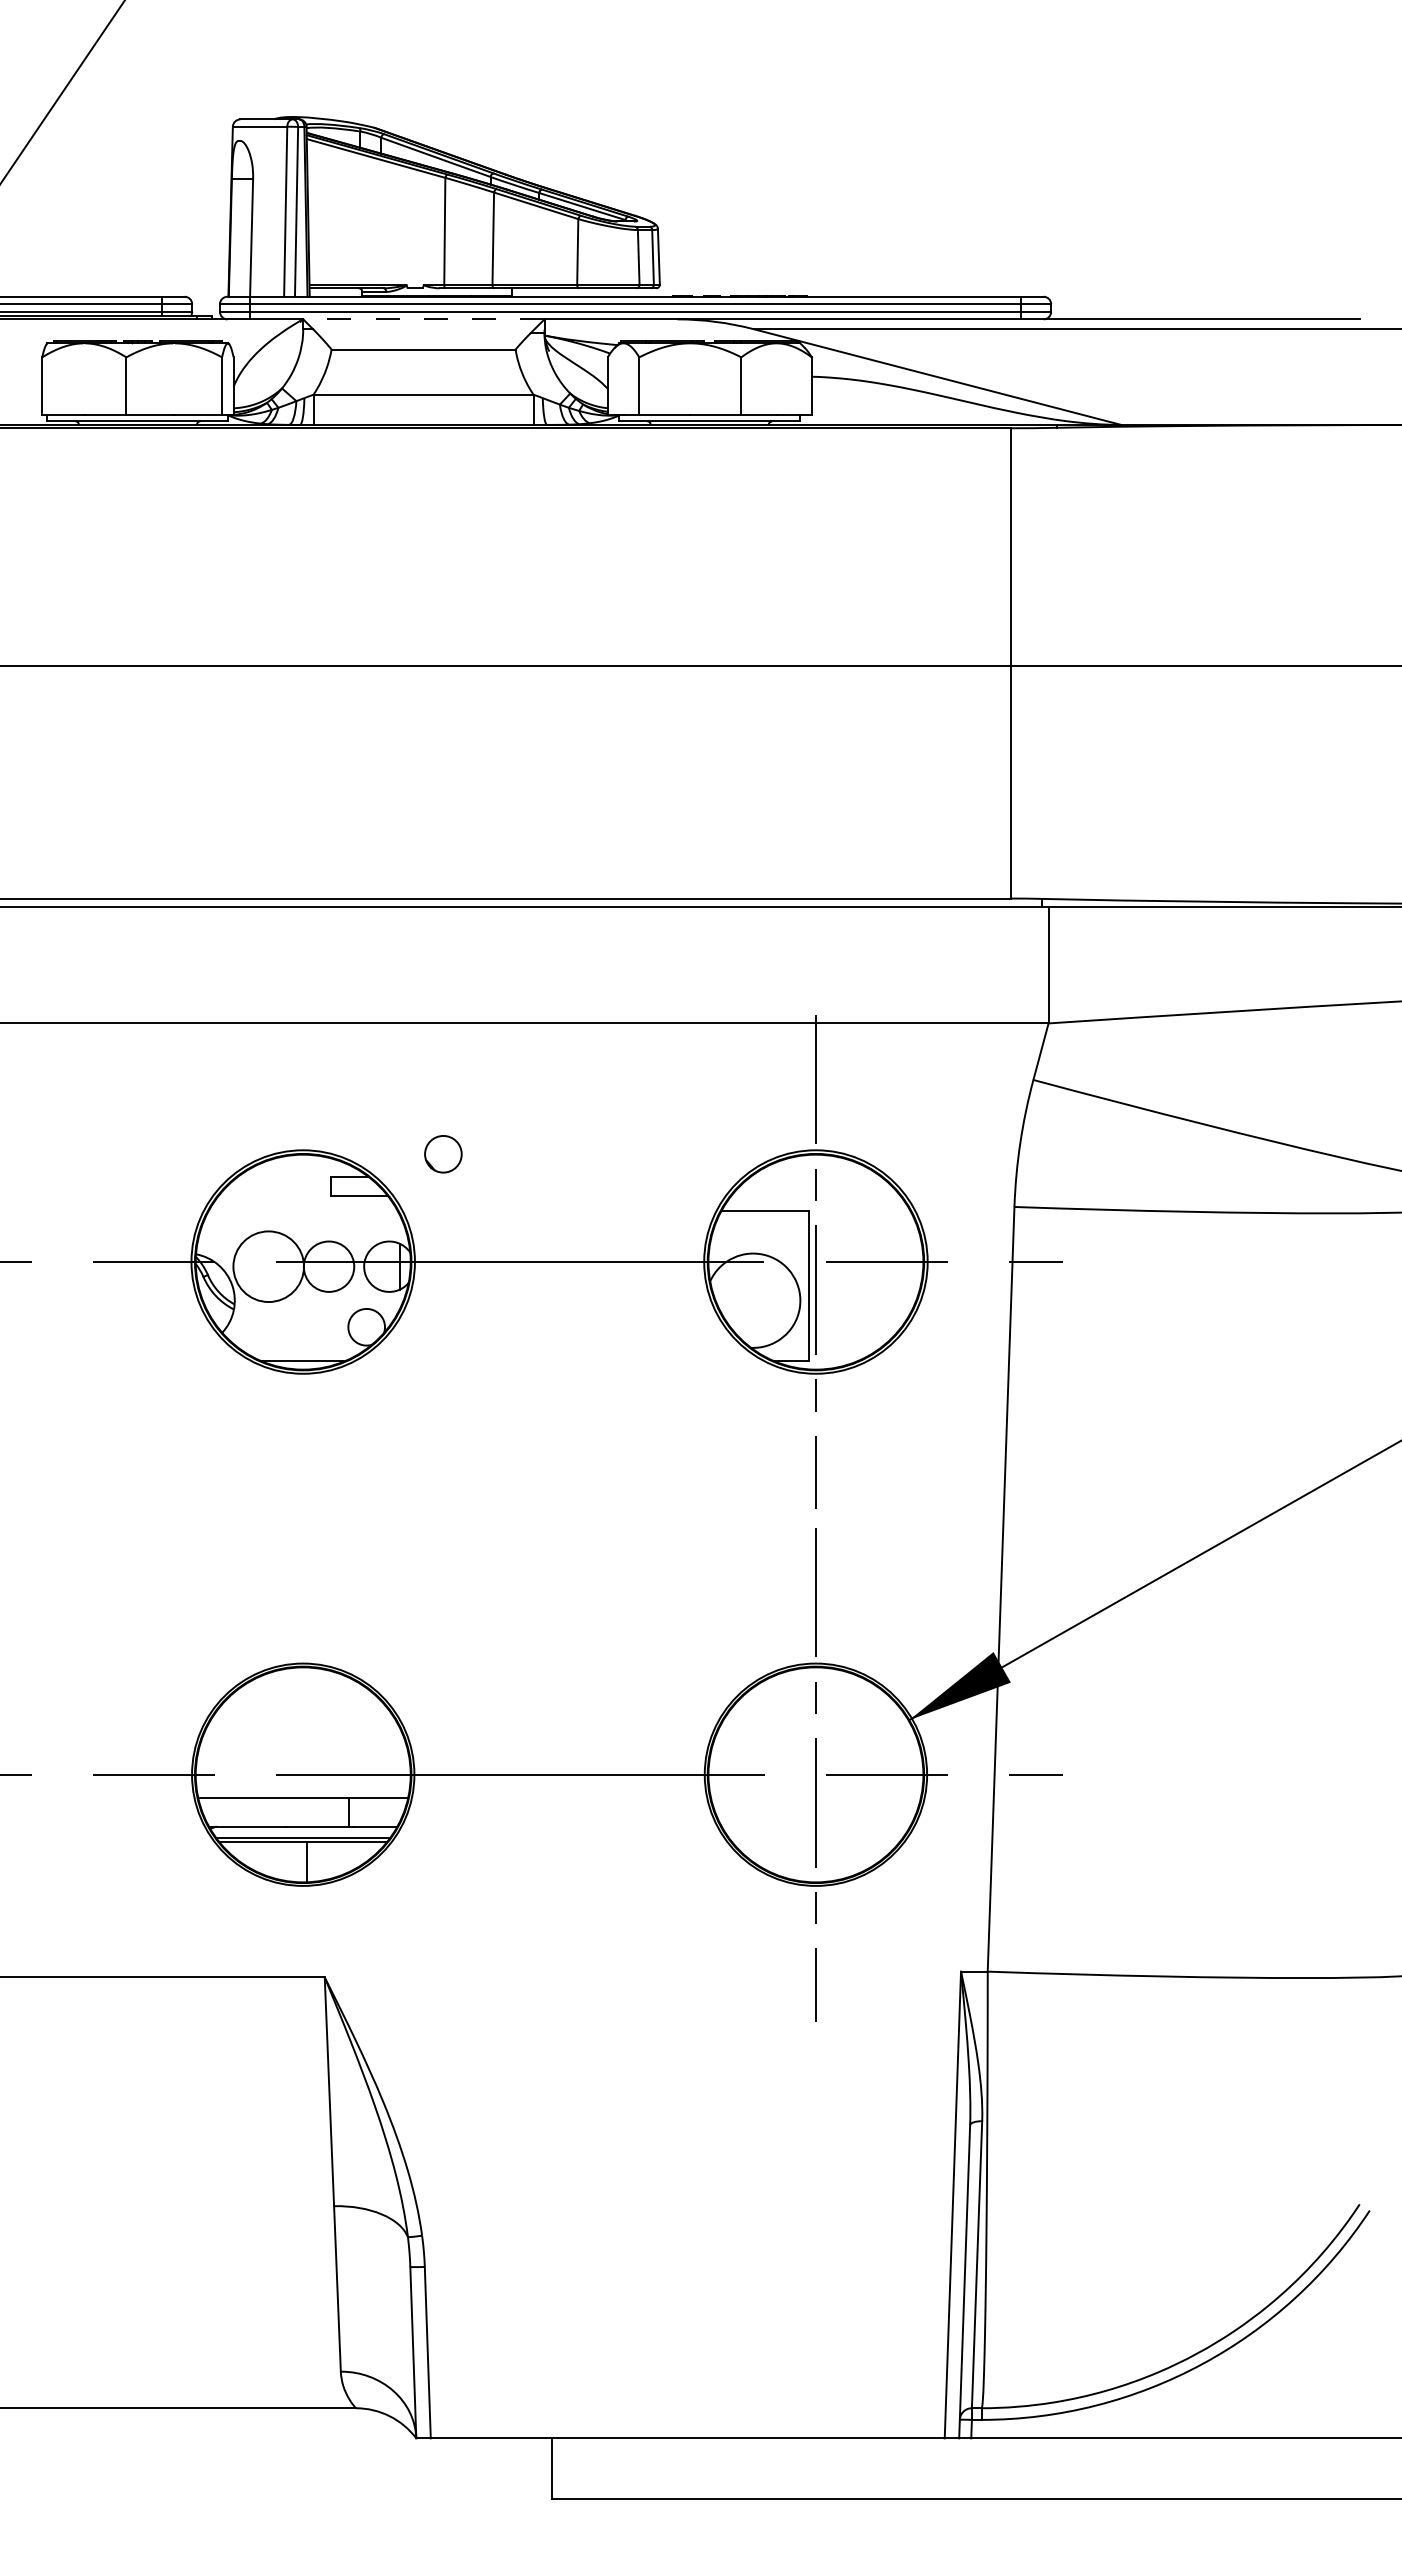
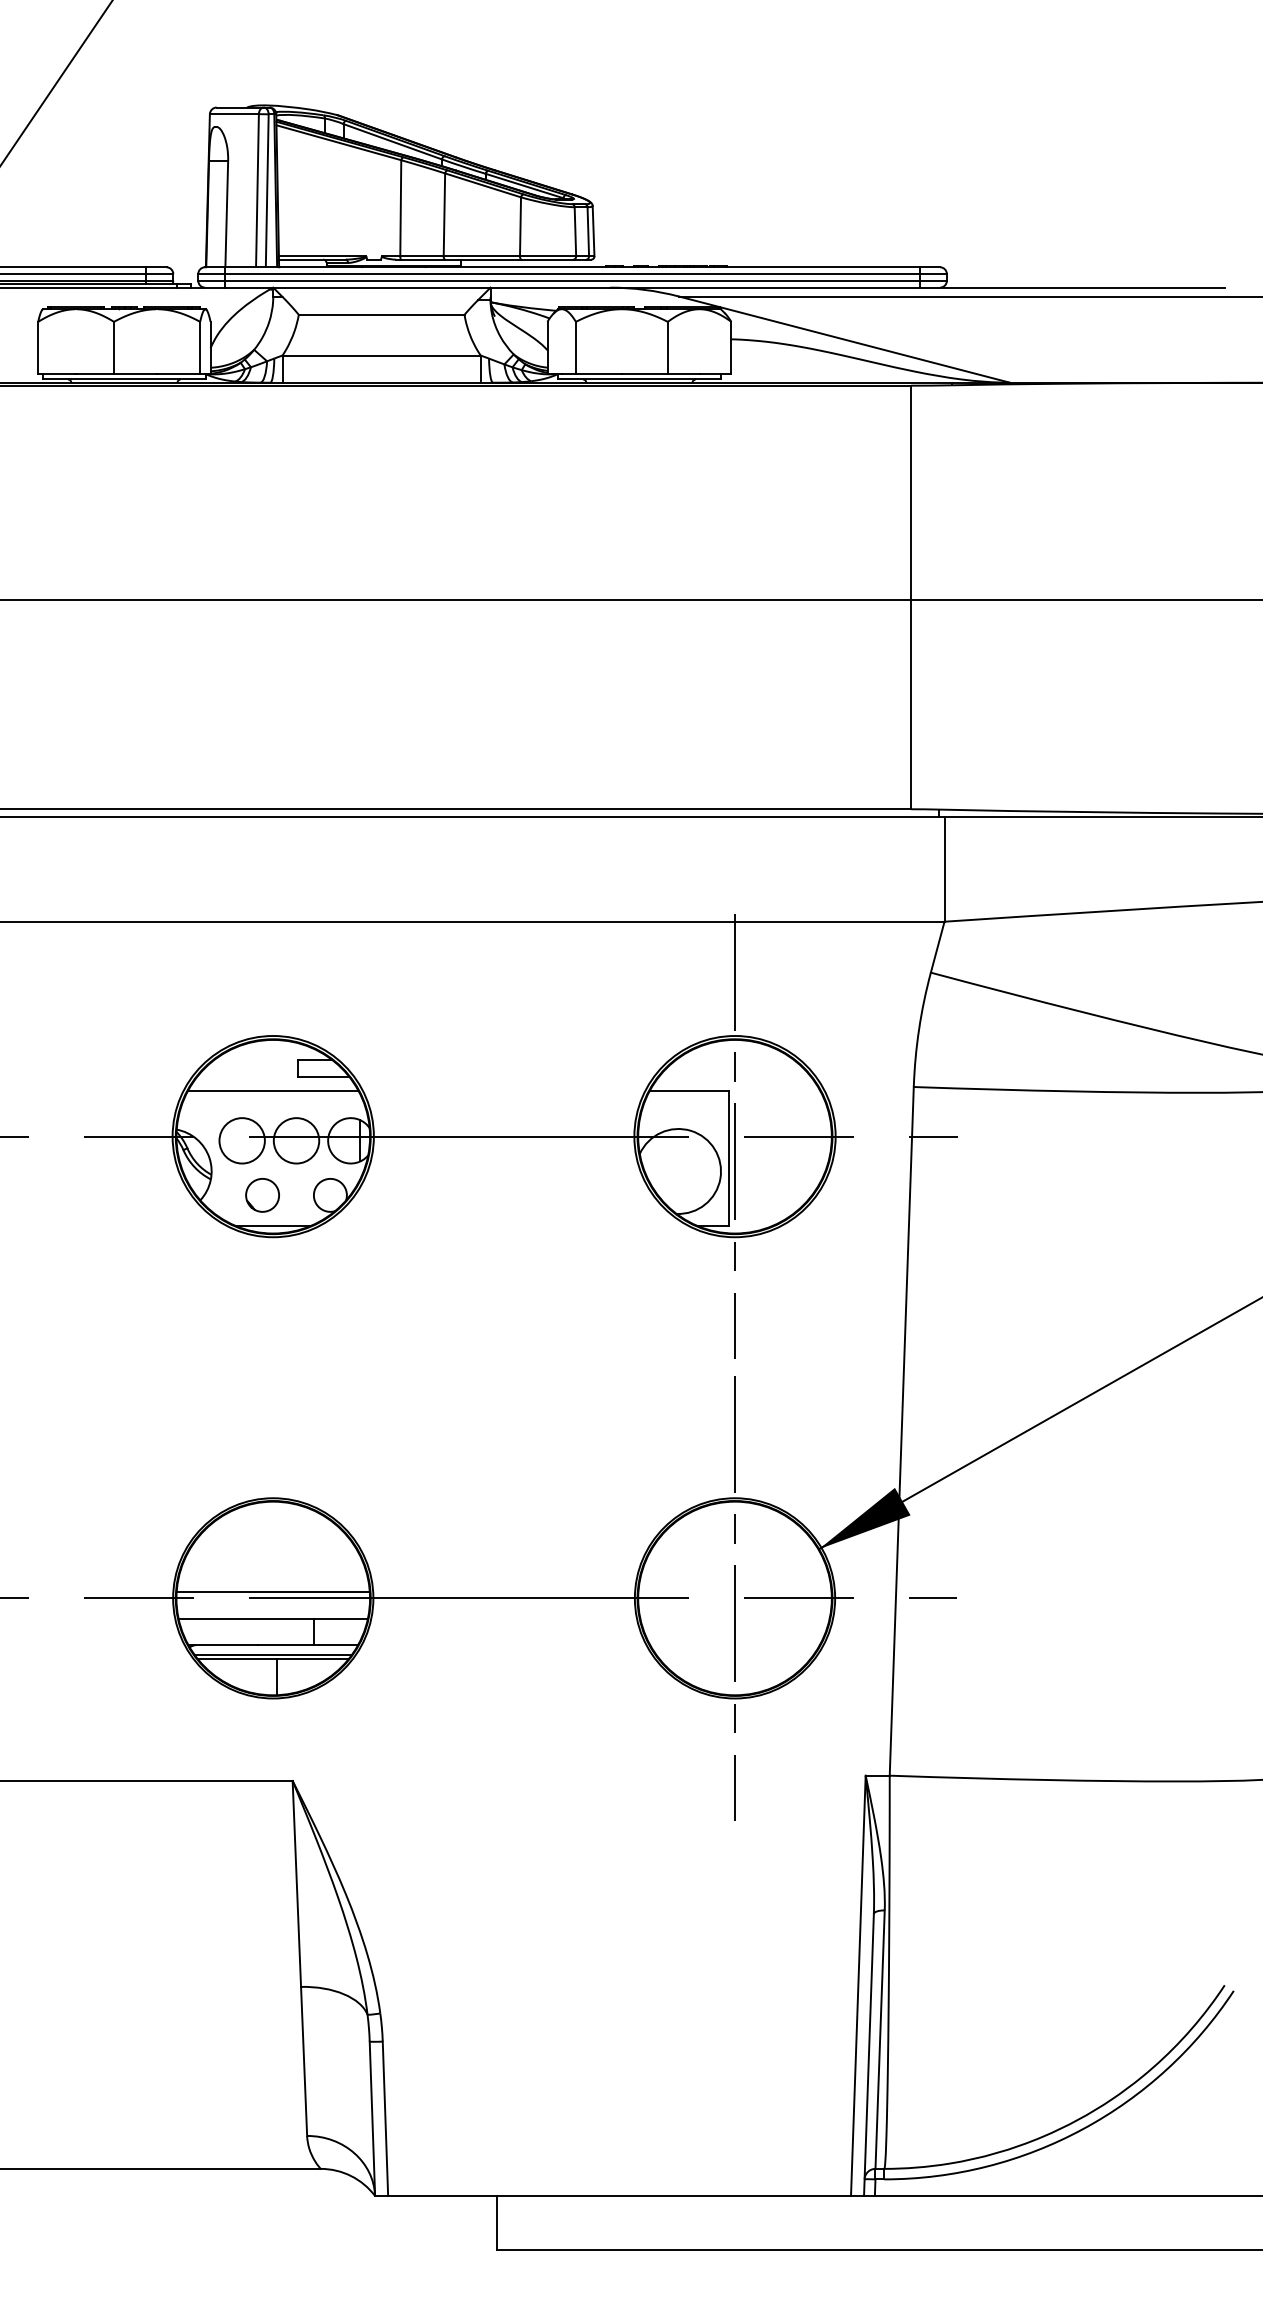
line: (423, 319) -> (381, 287), dashed -> solid
circle: (443, 1154) -> (262, 1195), moved
line: (303, 1211) -> (273, 1091), added
circle: (268, 1266) -> (241, 1140), size x0.71
line: (302, 1767) -> (272, 1591), added

